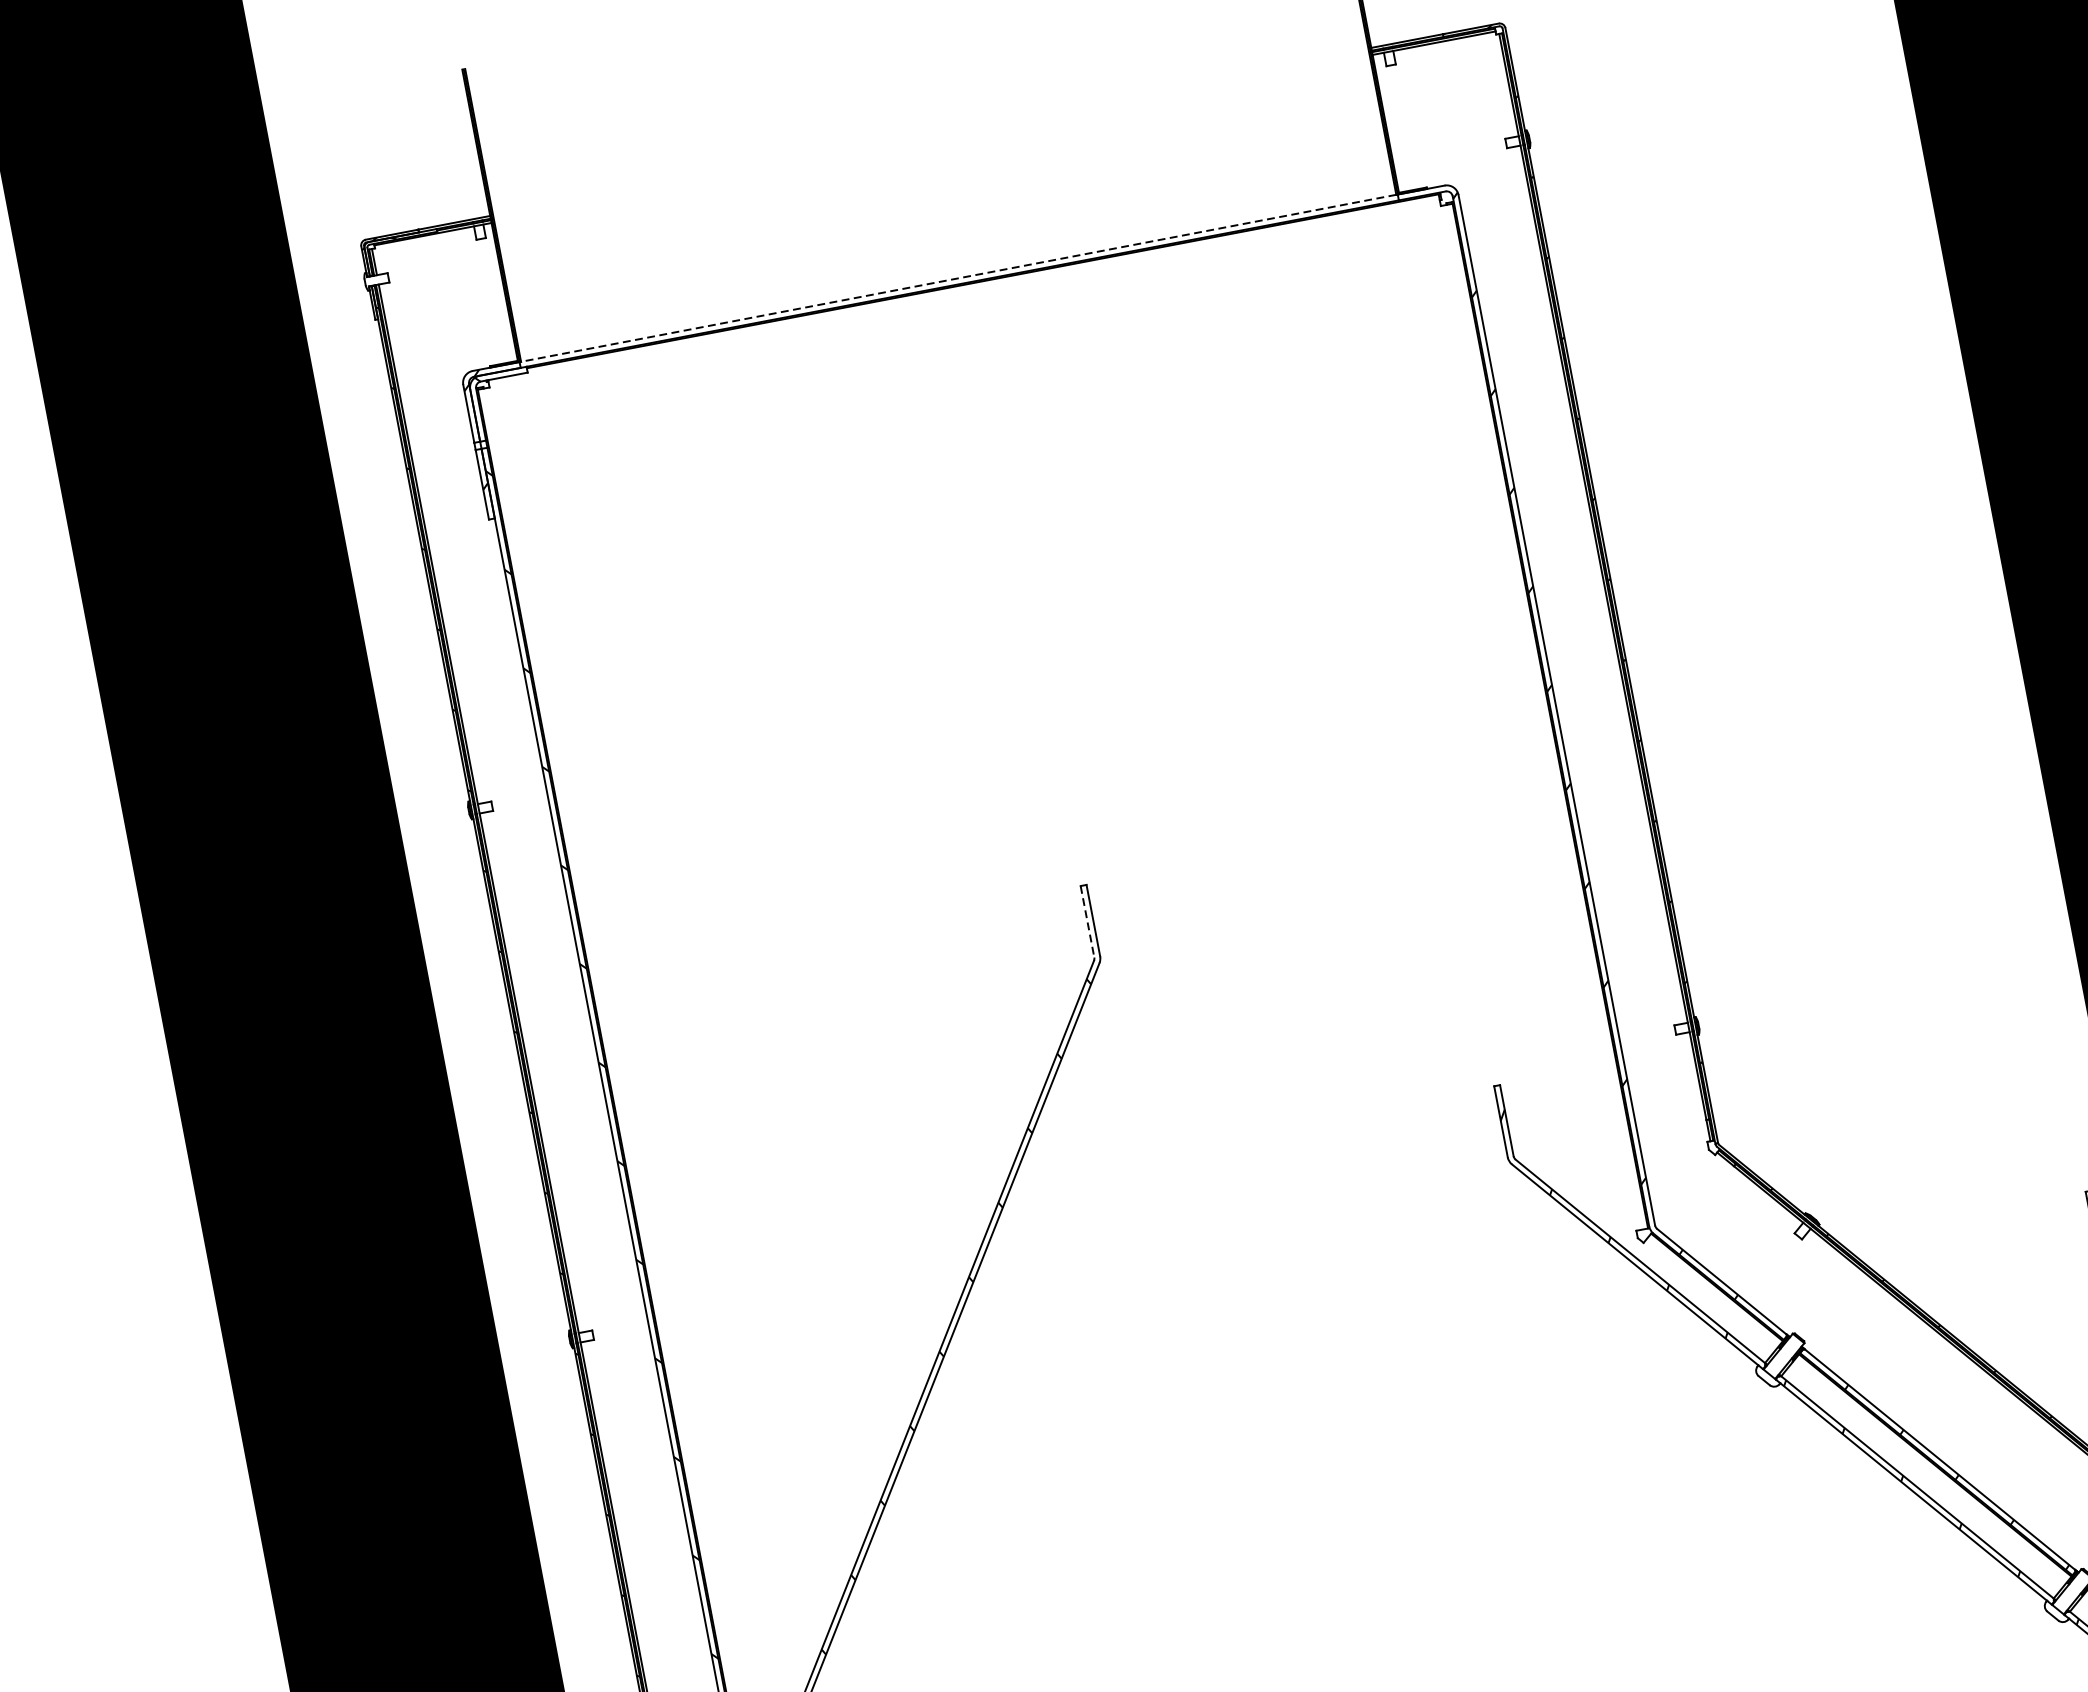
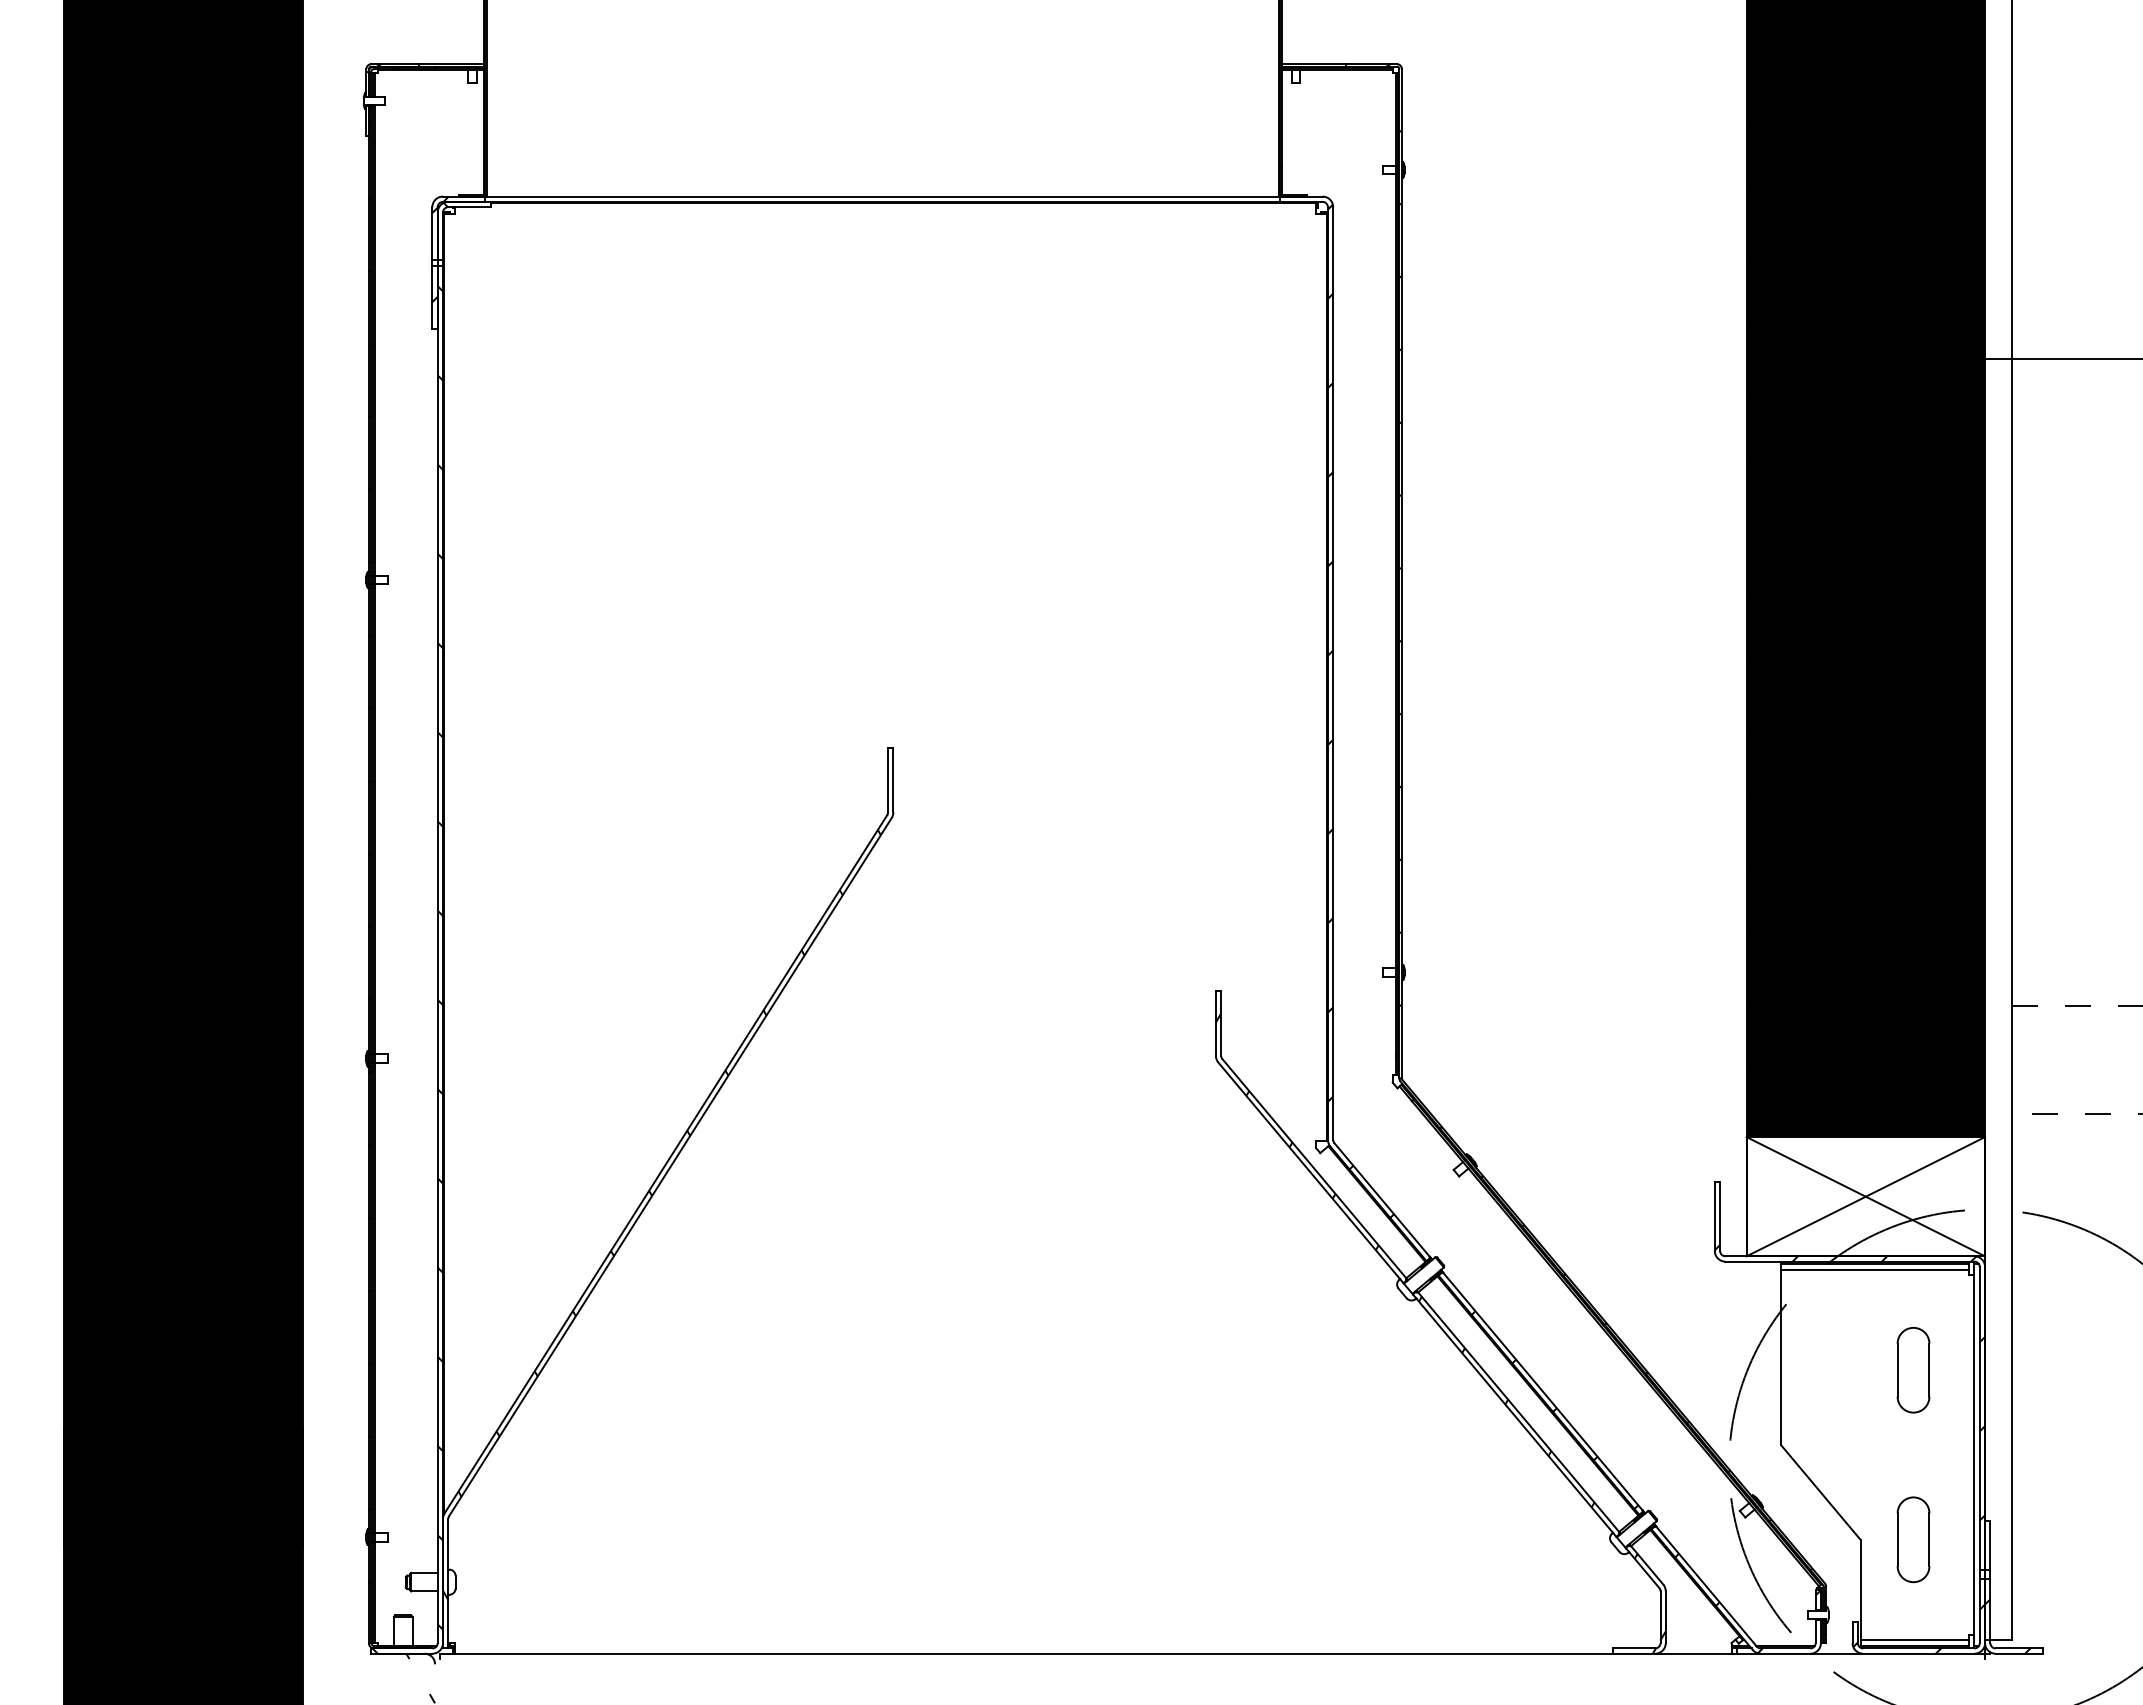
line: (958, 278) -> (882, 196), dashed -> solid
line: (1088, 922) -> (888, 780), dashed -> solid

